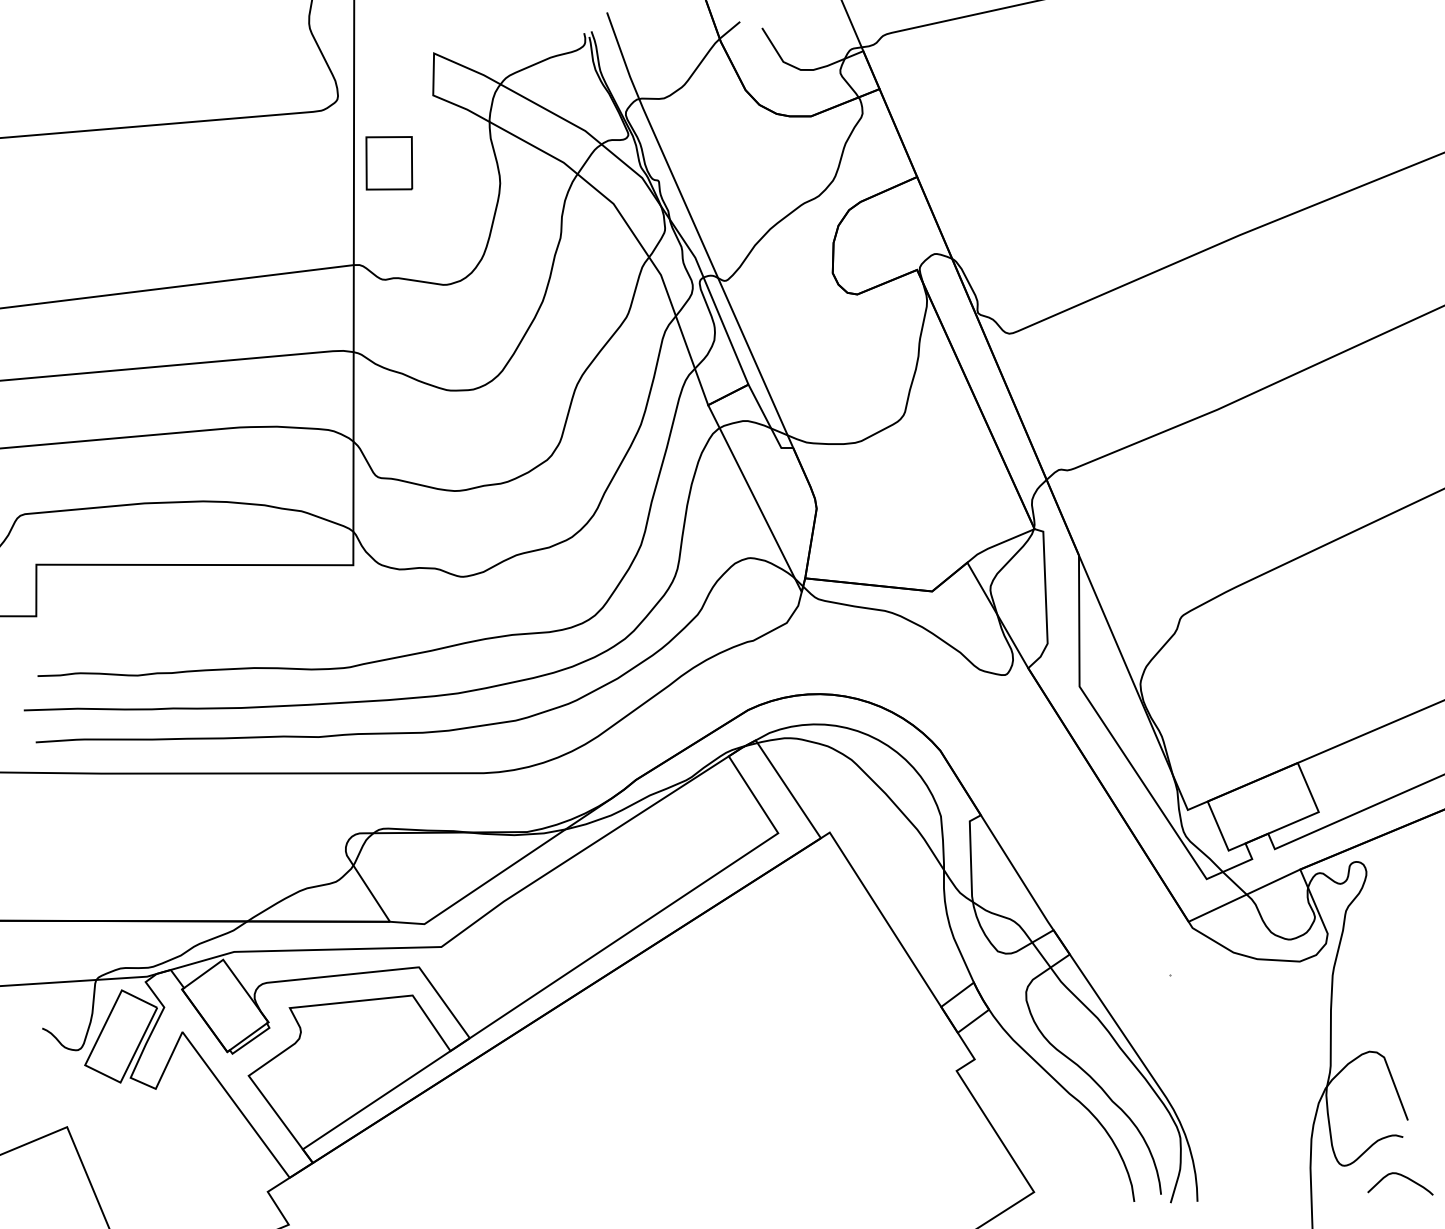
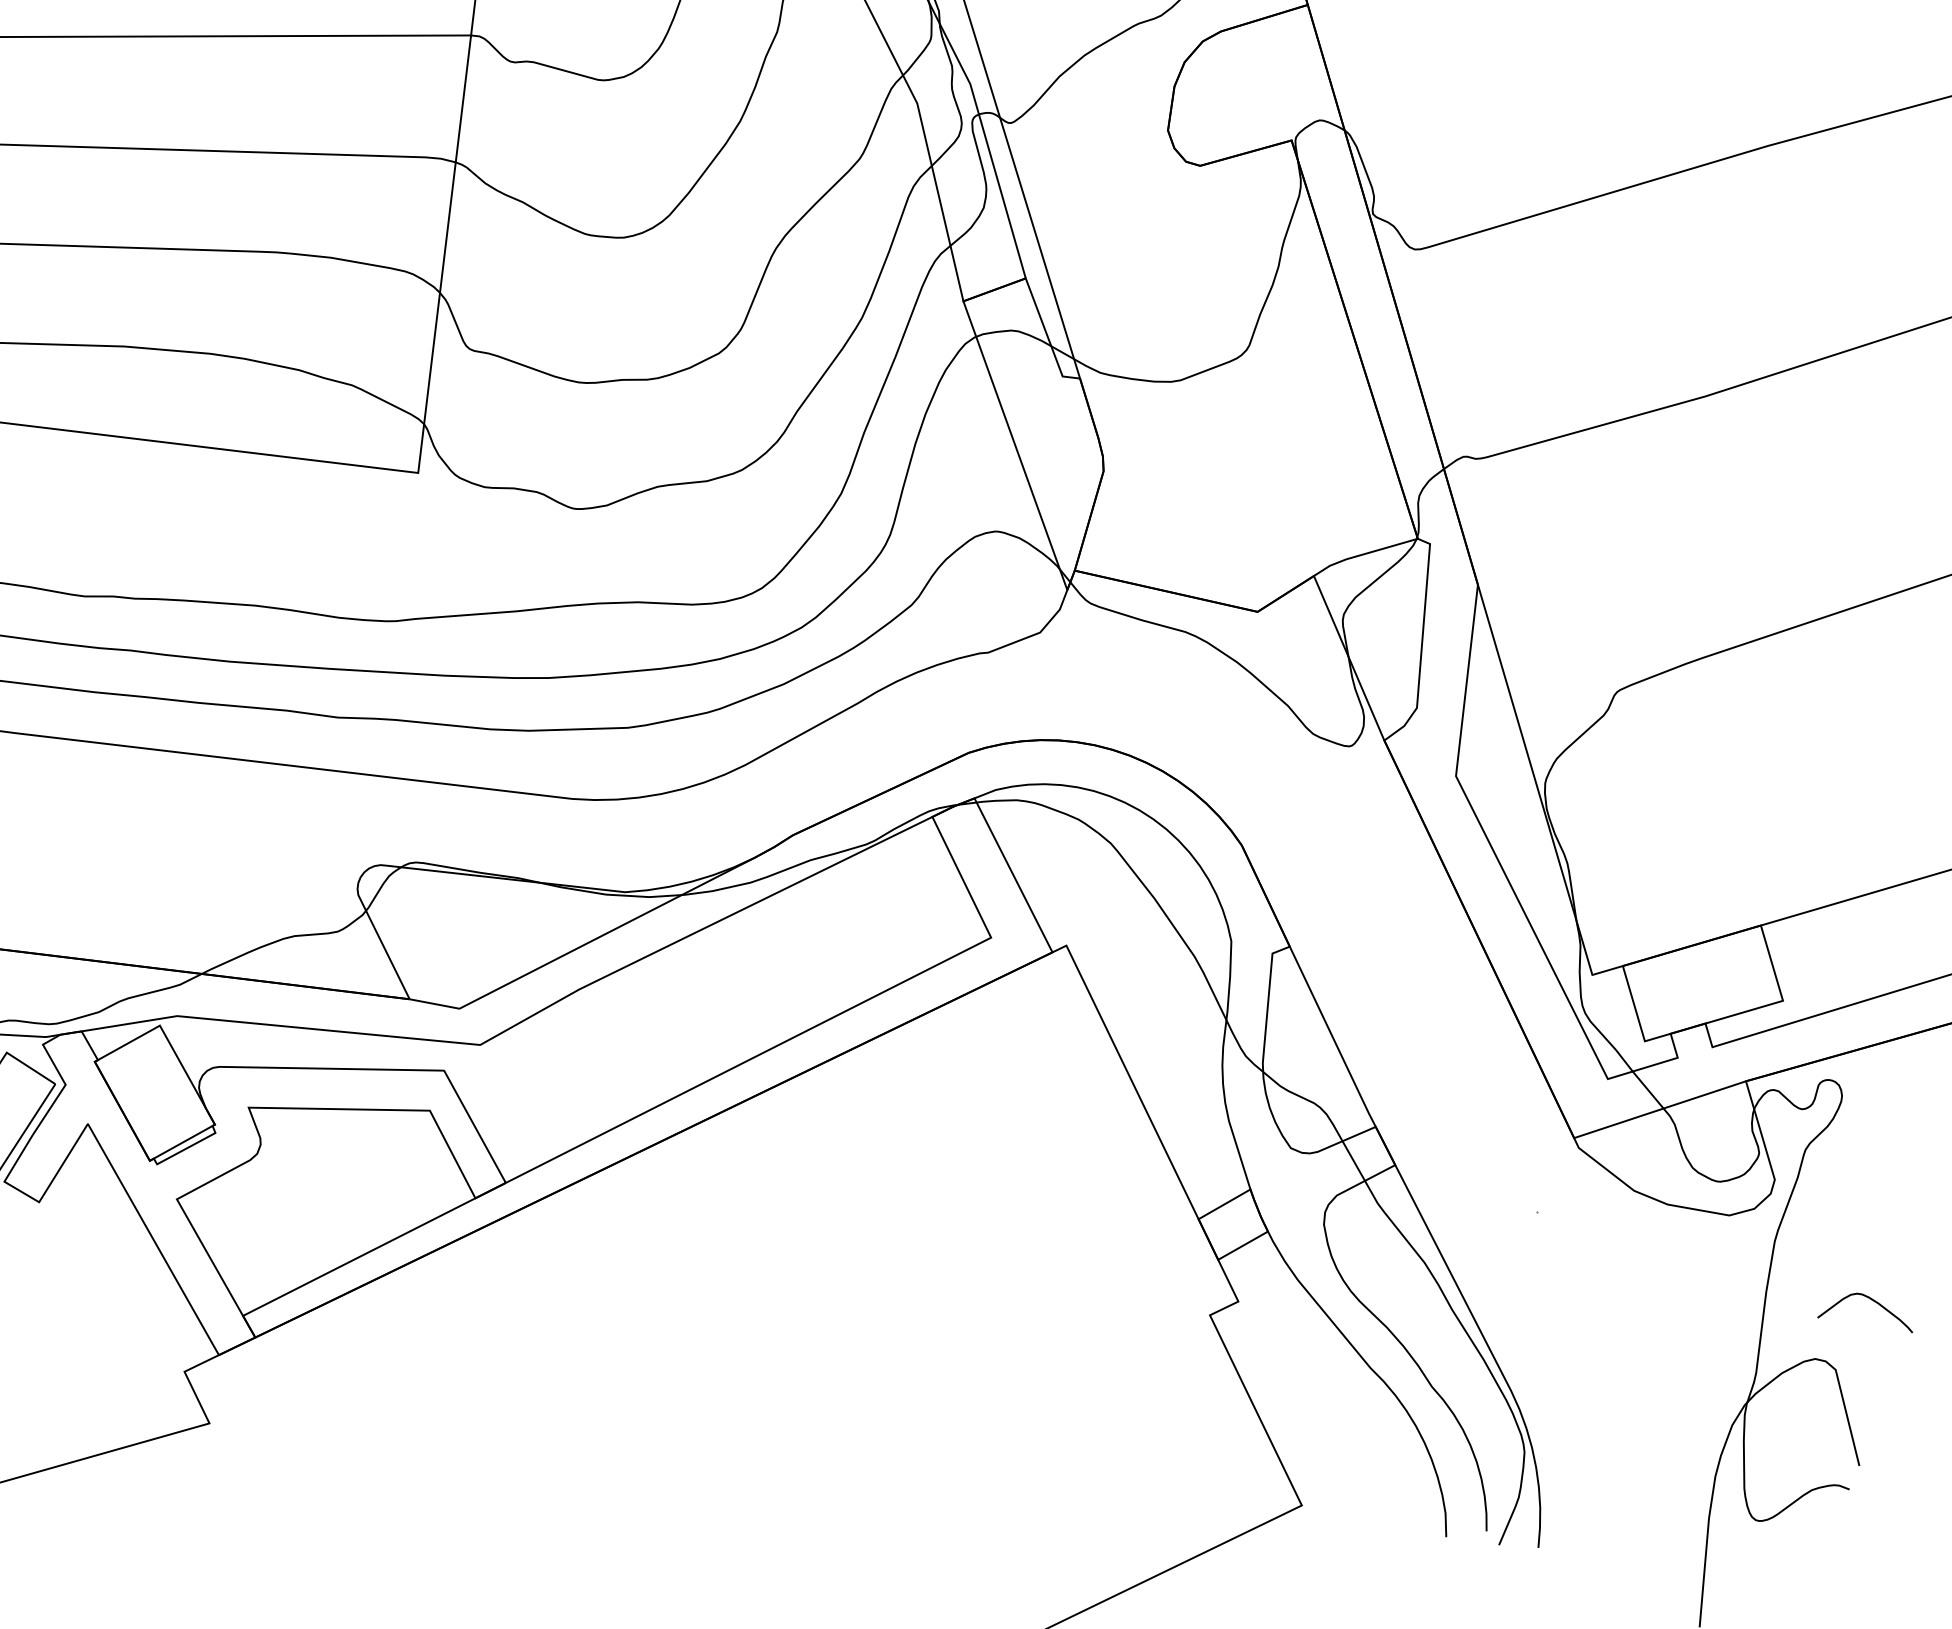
curve: (1403, 1177) -> (1872, 1301), moved

